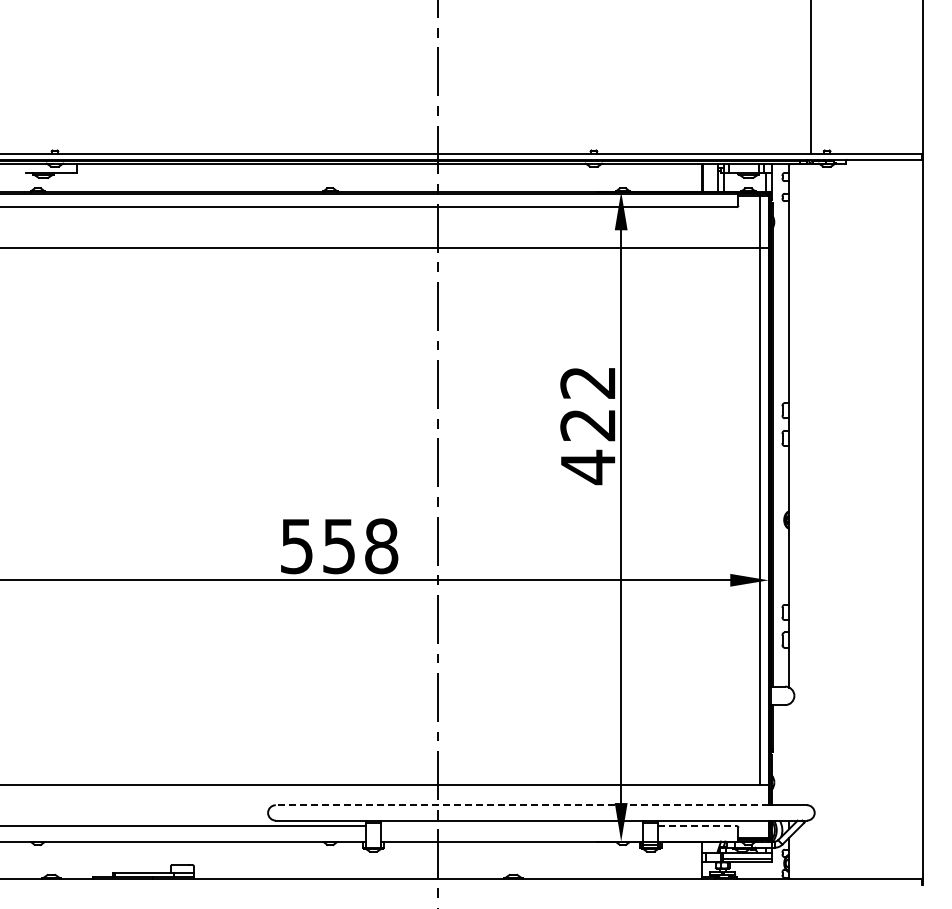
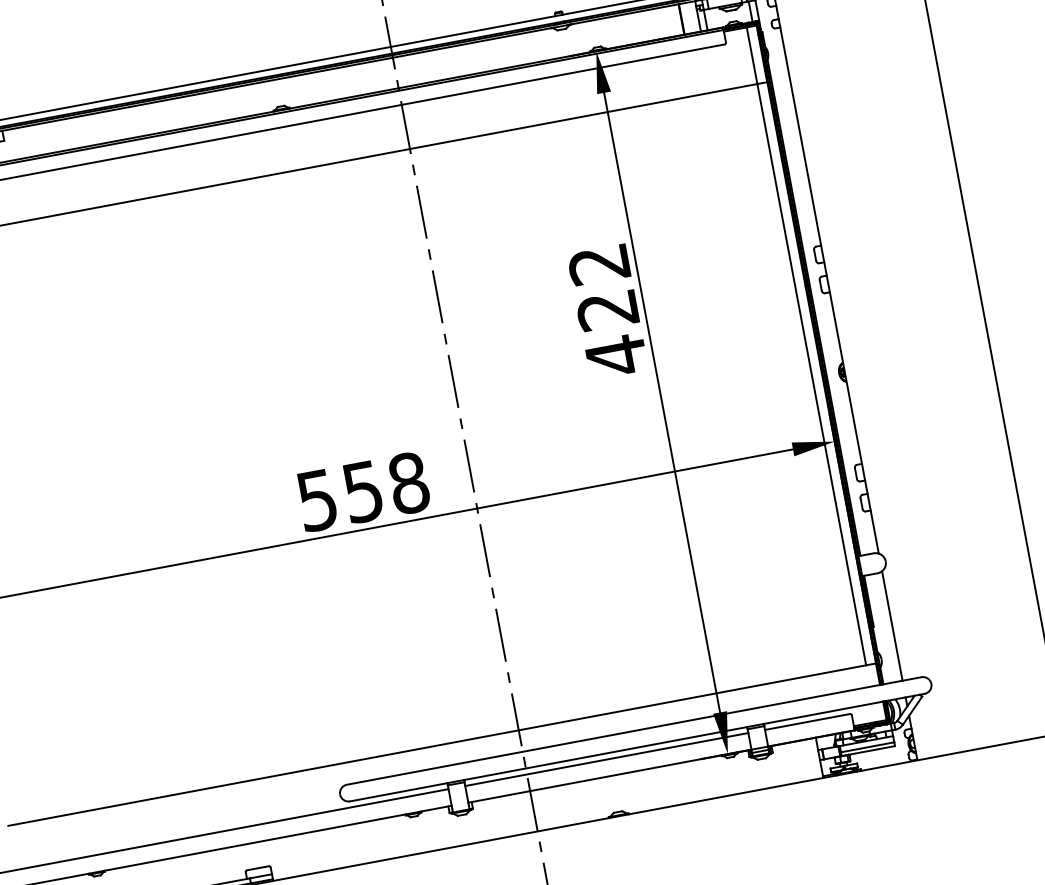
line: (789, 754) -> (892, 625), added
line: (521, 805) -> (612, 735), dashed -> solid
line: (512, 826) -> (607, 759), added
line: (698, 826) -> (808, 722), dashed -> solid

